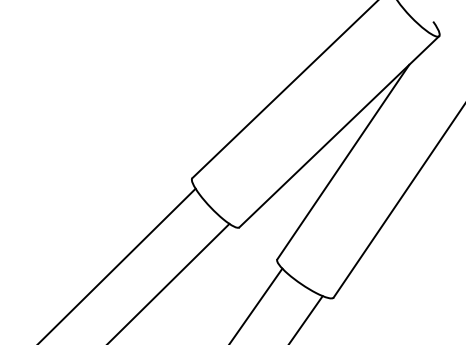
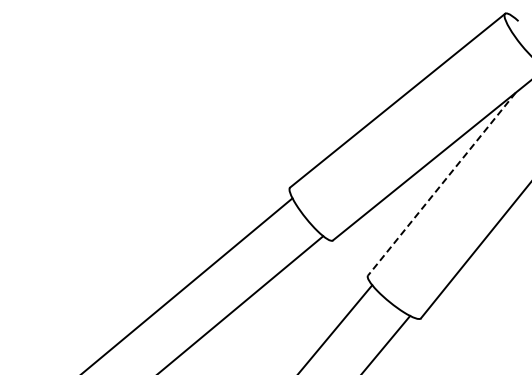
line: (342, 162) -> (441, 184), solid -> dashed

